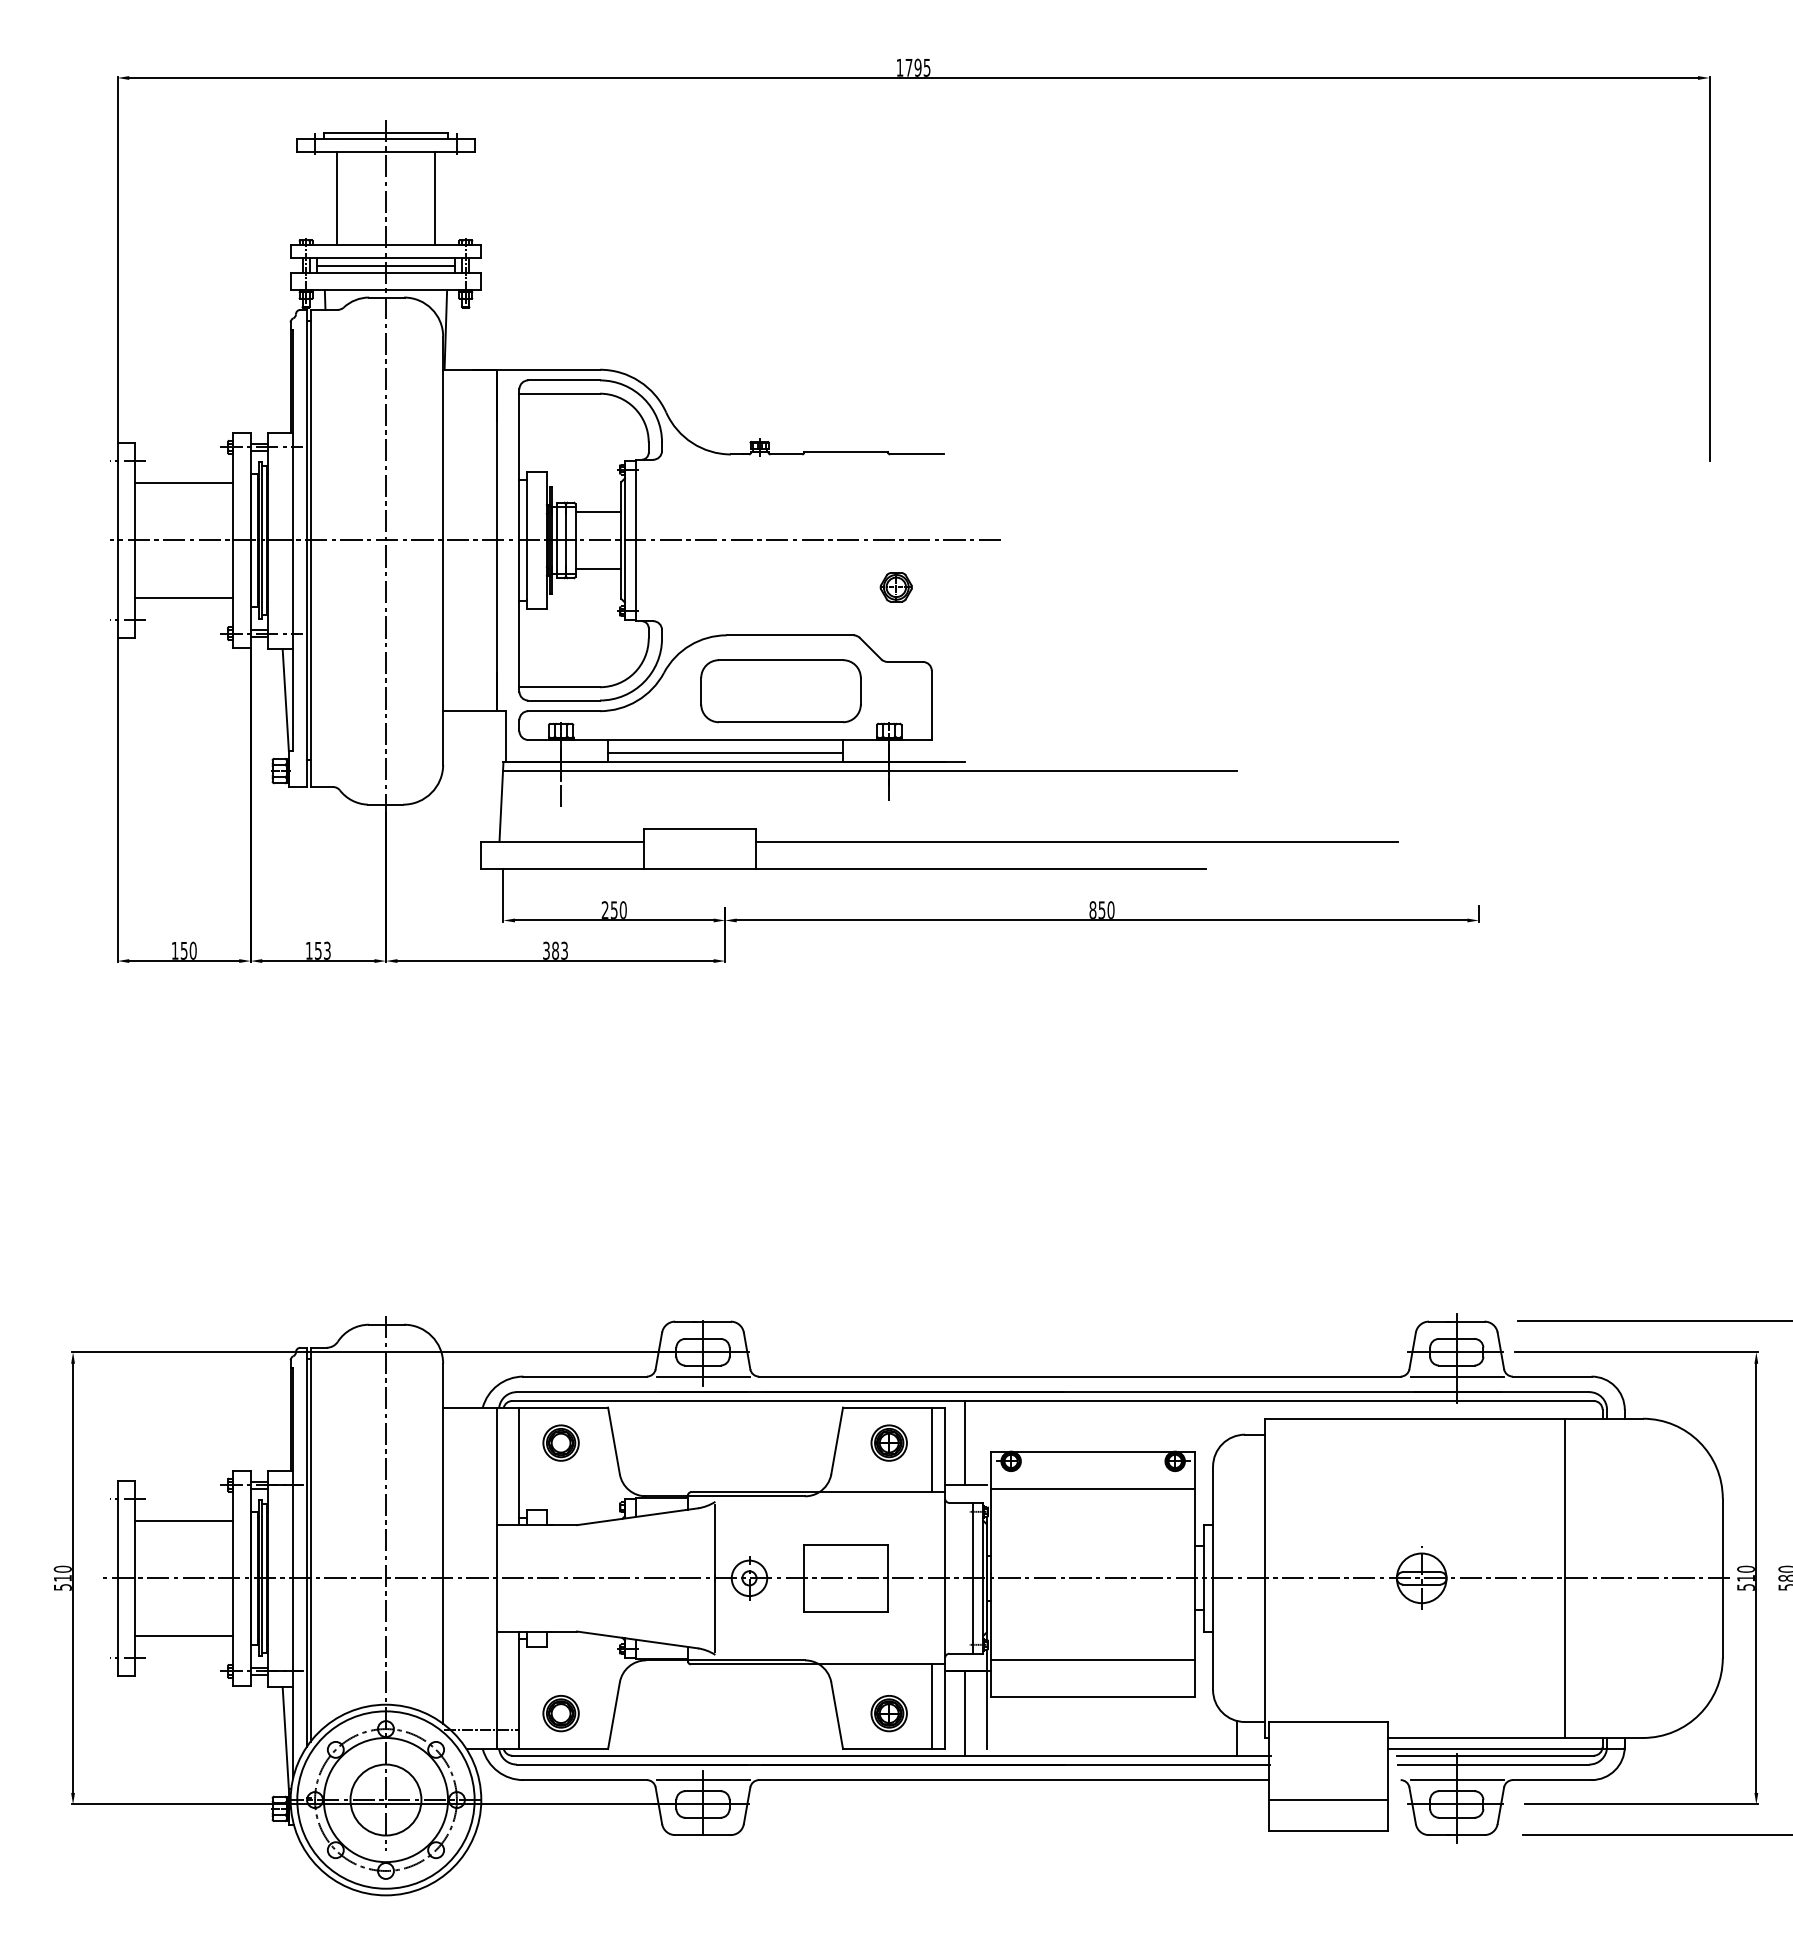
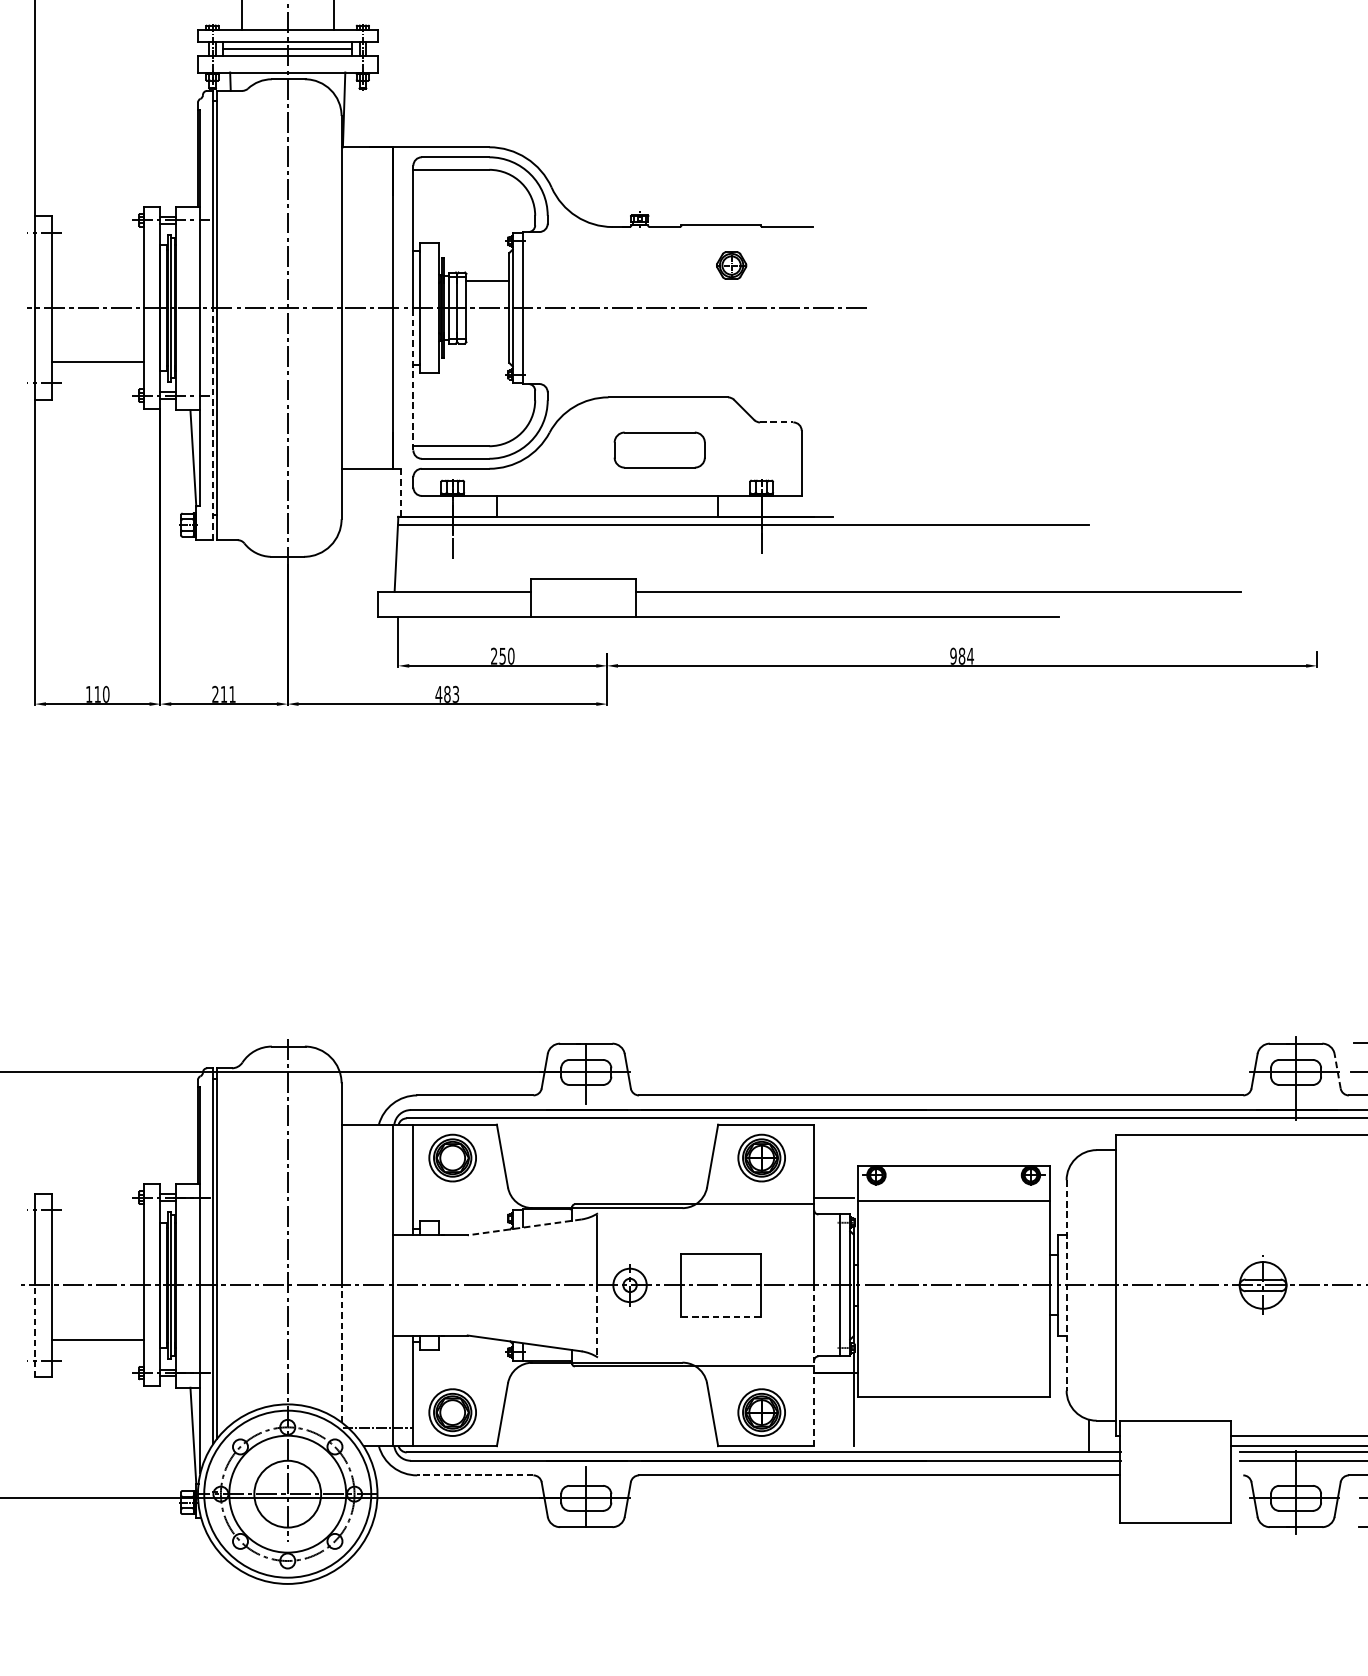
line: (184, 482) -> (98, 253), removed
line: (598, 568) -> (487, 334), removed
part: (895, 587) -> (730, 265), moved
line: (519, 616) -> (413, 379), solid -> dashed
line: (905, 661) -> (776, 422), solid -> dashed
line: (306, 663) -> (212, 423), solid -> dashed
part: (780, 691) -> (659, 450), size x0.6
line: (506, 737) -> (401, 493), solid -> dashed
line: (725, 753) -> (607, 508), removed
text: (1101, 909) -> (961, 655), 850 -> 984
text: (183, 950) -> (97, 694), 150 -> 110
text: (317, 950) -> (223, 694), 153 -> 211
text: (546, 950) -> (438, 694), 383 -> 483
line: (1500, 1350) -> (1337, 1070), solid -> dashed
line: (703, 1376) -> (586, 1095), removed
line: (1456, 1376) -> (1295, 1095), removed
part: (560, 1442) -> (452, 1157), size x1.4
part: (888, 1442) -> (760, 1157), size x1.4
line: (964, 1443) -> (832, 1158), removed
line: (931, 1449) -> (801, 1164), removed
line: (637, 1516) -> (524, 1227), solid -> dashed
line: (184, 1520) -> (98, 1230), removed
line: (1213, 1578) -> (1067, 1285), solid -> dashed
line: (845, 1611) -> (720, 1316), solid -> dashed
line: (714, 1613) -> (597, 1318), solid -> dashed
line: (117, 1627) -> (34, 1331), solid -> dashed
line: (443, 1651) -> (341, 1354), solid -> dashed
line: (1093, 1660) -> (954, 1362), removed
line: (945, 1663) -> (814, 1365), solid -> dashed
line: (931, 1706) -> (801, 1406), removed
part: (560, 1713) -> (452, 1412), size x1.4
part: (888, 1713) -> (760, 1412), size x1.4
line: (964, 1713) -> (832, 1412), removed
line: (585, 1780) -> (475, 1475), solid -> dashed
line: (703, 1780) -> (586, 1475), removed
line: (1456, 1780) -> (1295, 1475), removed
line: (1328, 1800) -> (1175, 1494), removed

